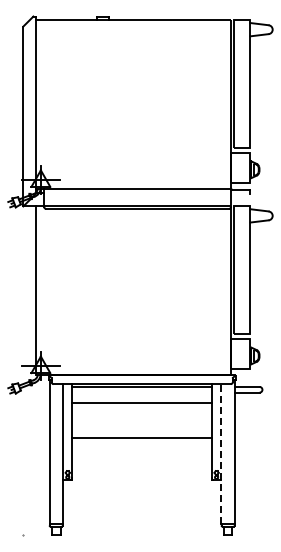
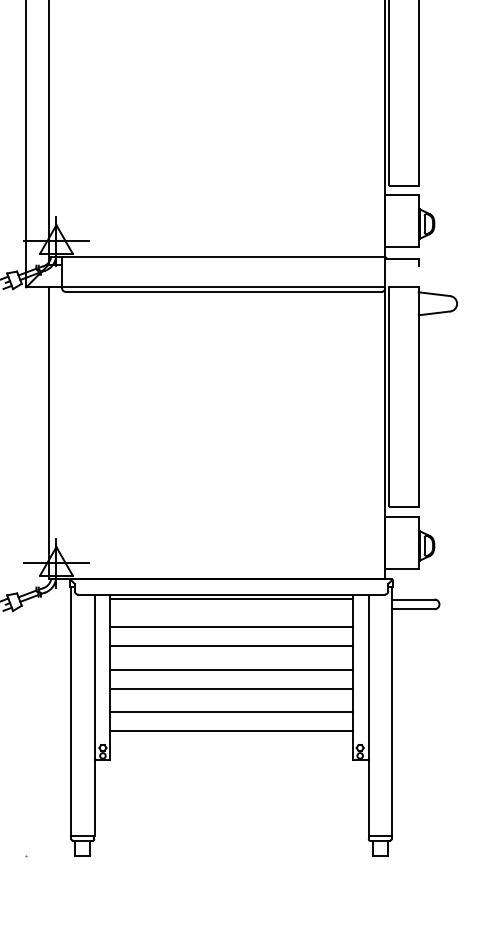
line: (142, 413) -> (232, 645), added
line: (142, 427) -> (232, 669), added
line: (142, 452) -> (232, 712), added
line: (221, 453) -> (368, 714), dashed -> solid
line: (142, 463) -> (232, 731), added

